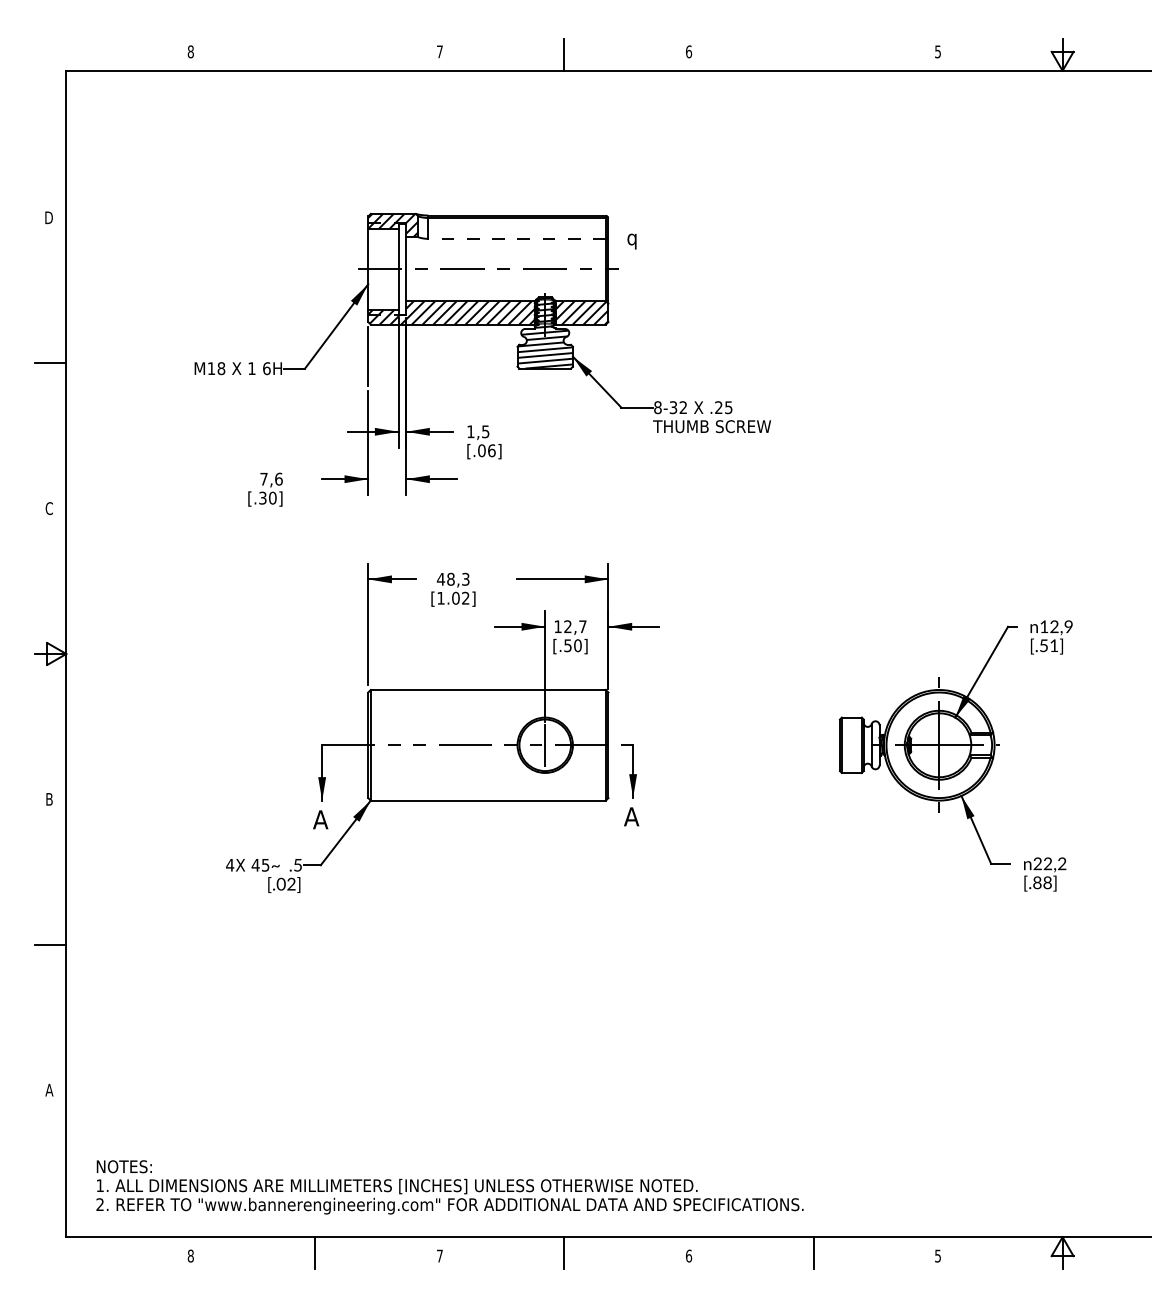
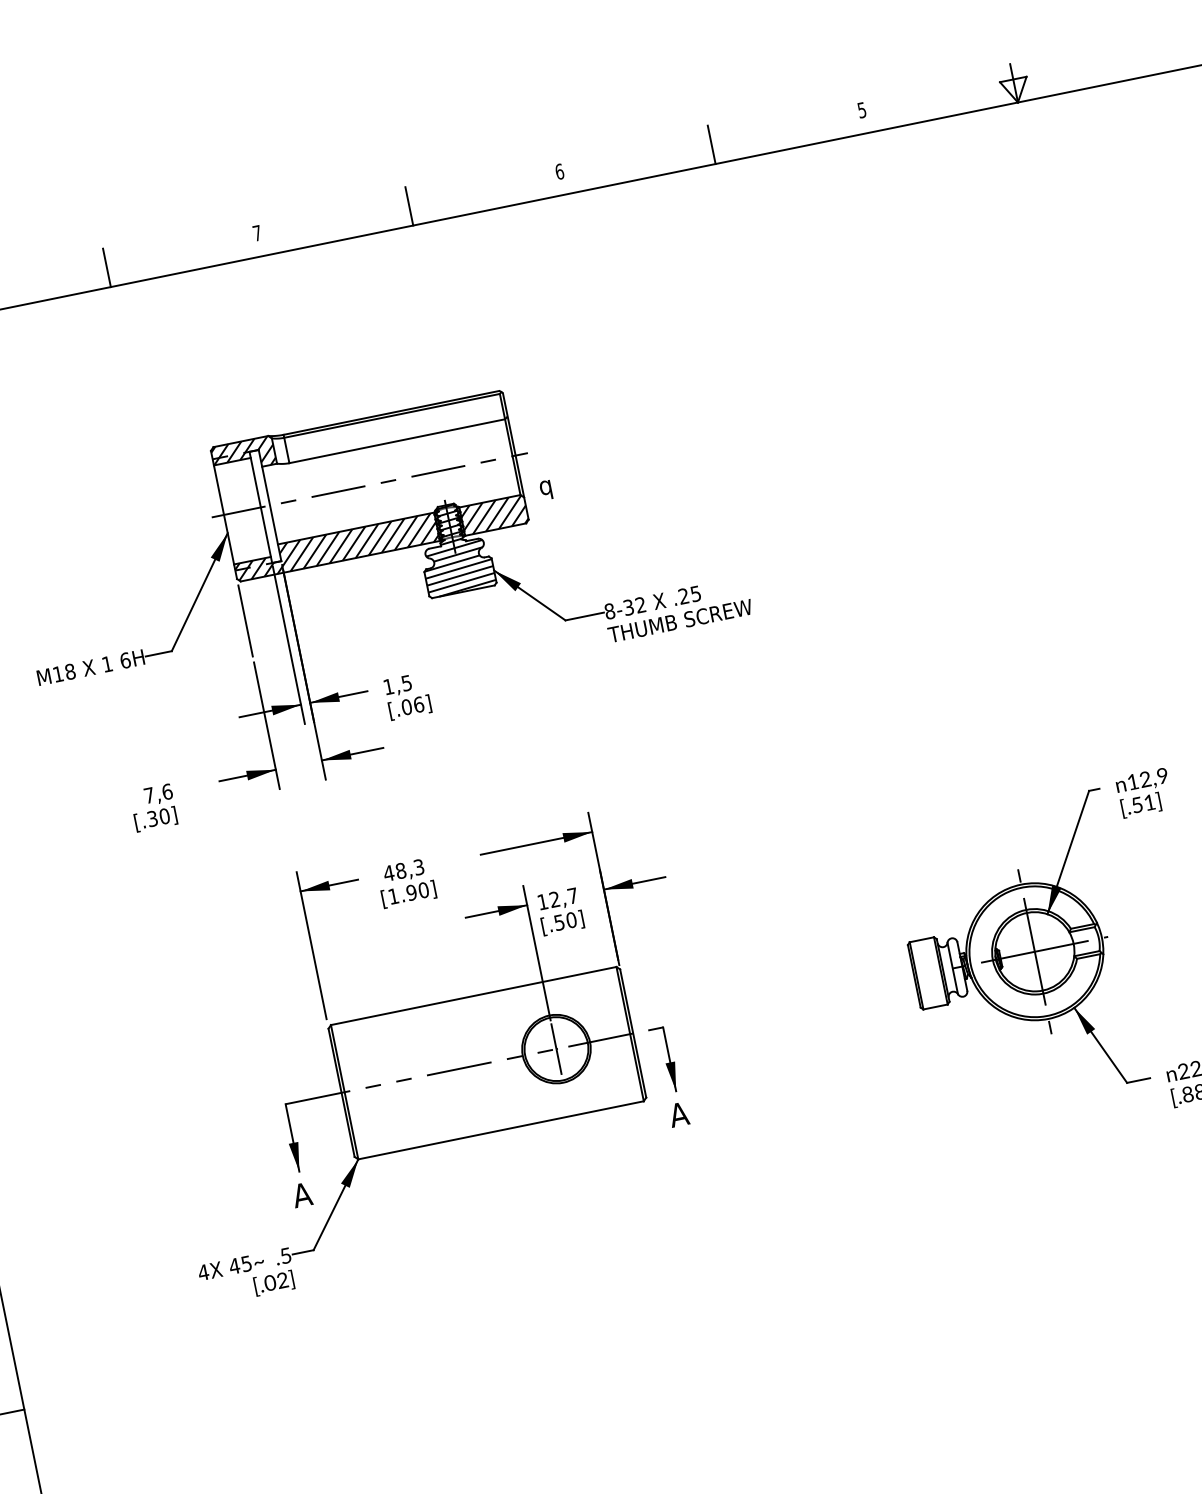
line: (315, 54) -> (106, 267), added
line: (813, 54) -> (711, 144), added
line: (517, 238) -> (397, 440), dashed -> solid
text: (631, 241) -> (545, 490), moved
text: (460, 597) -> (417, 890), [1.02] -> [1.90]

